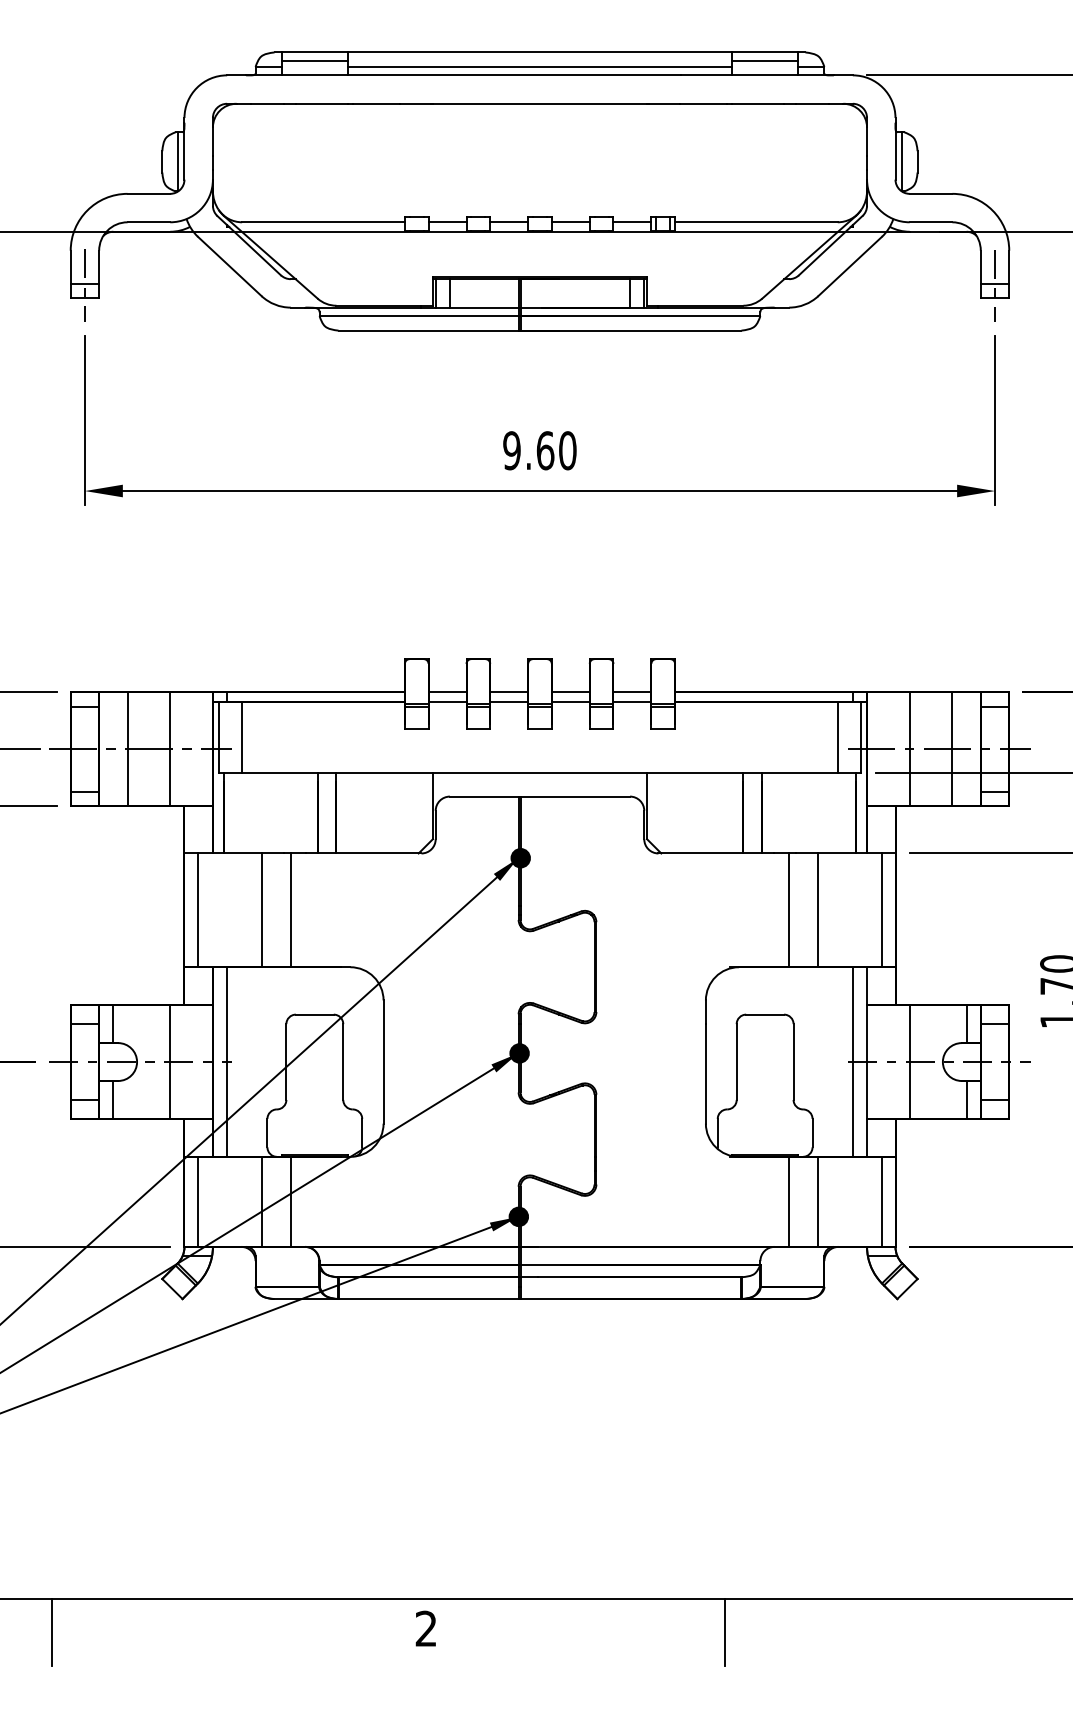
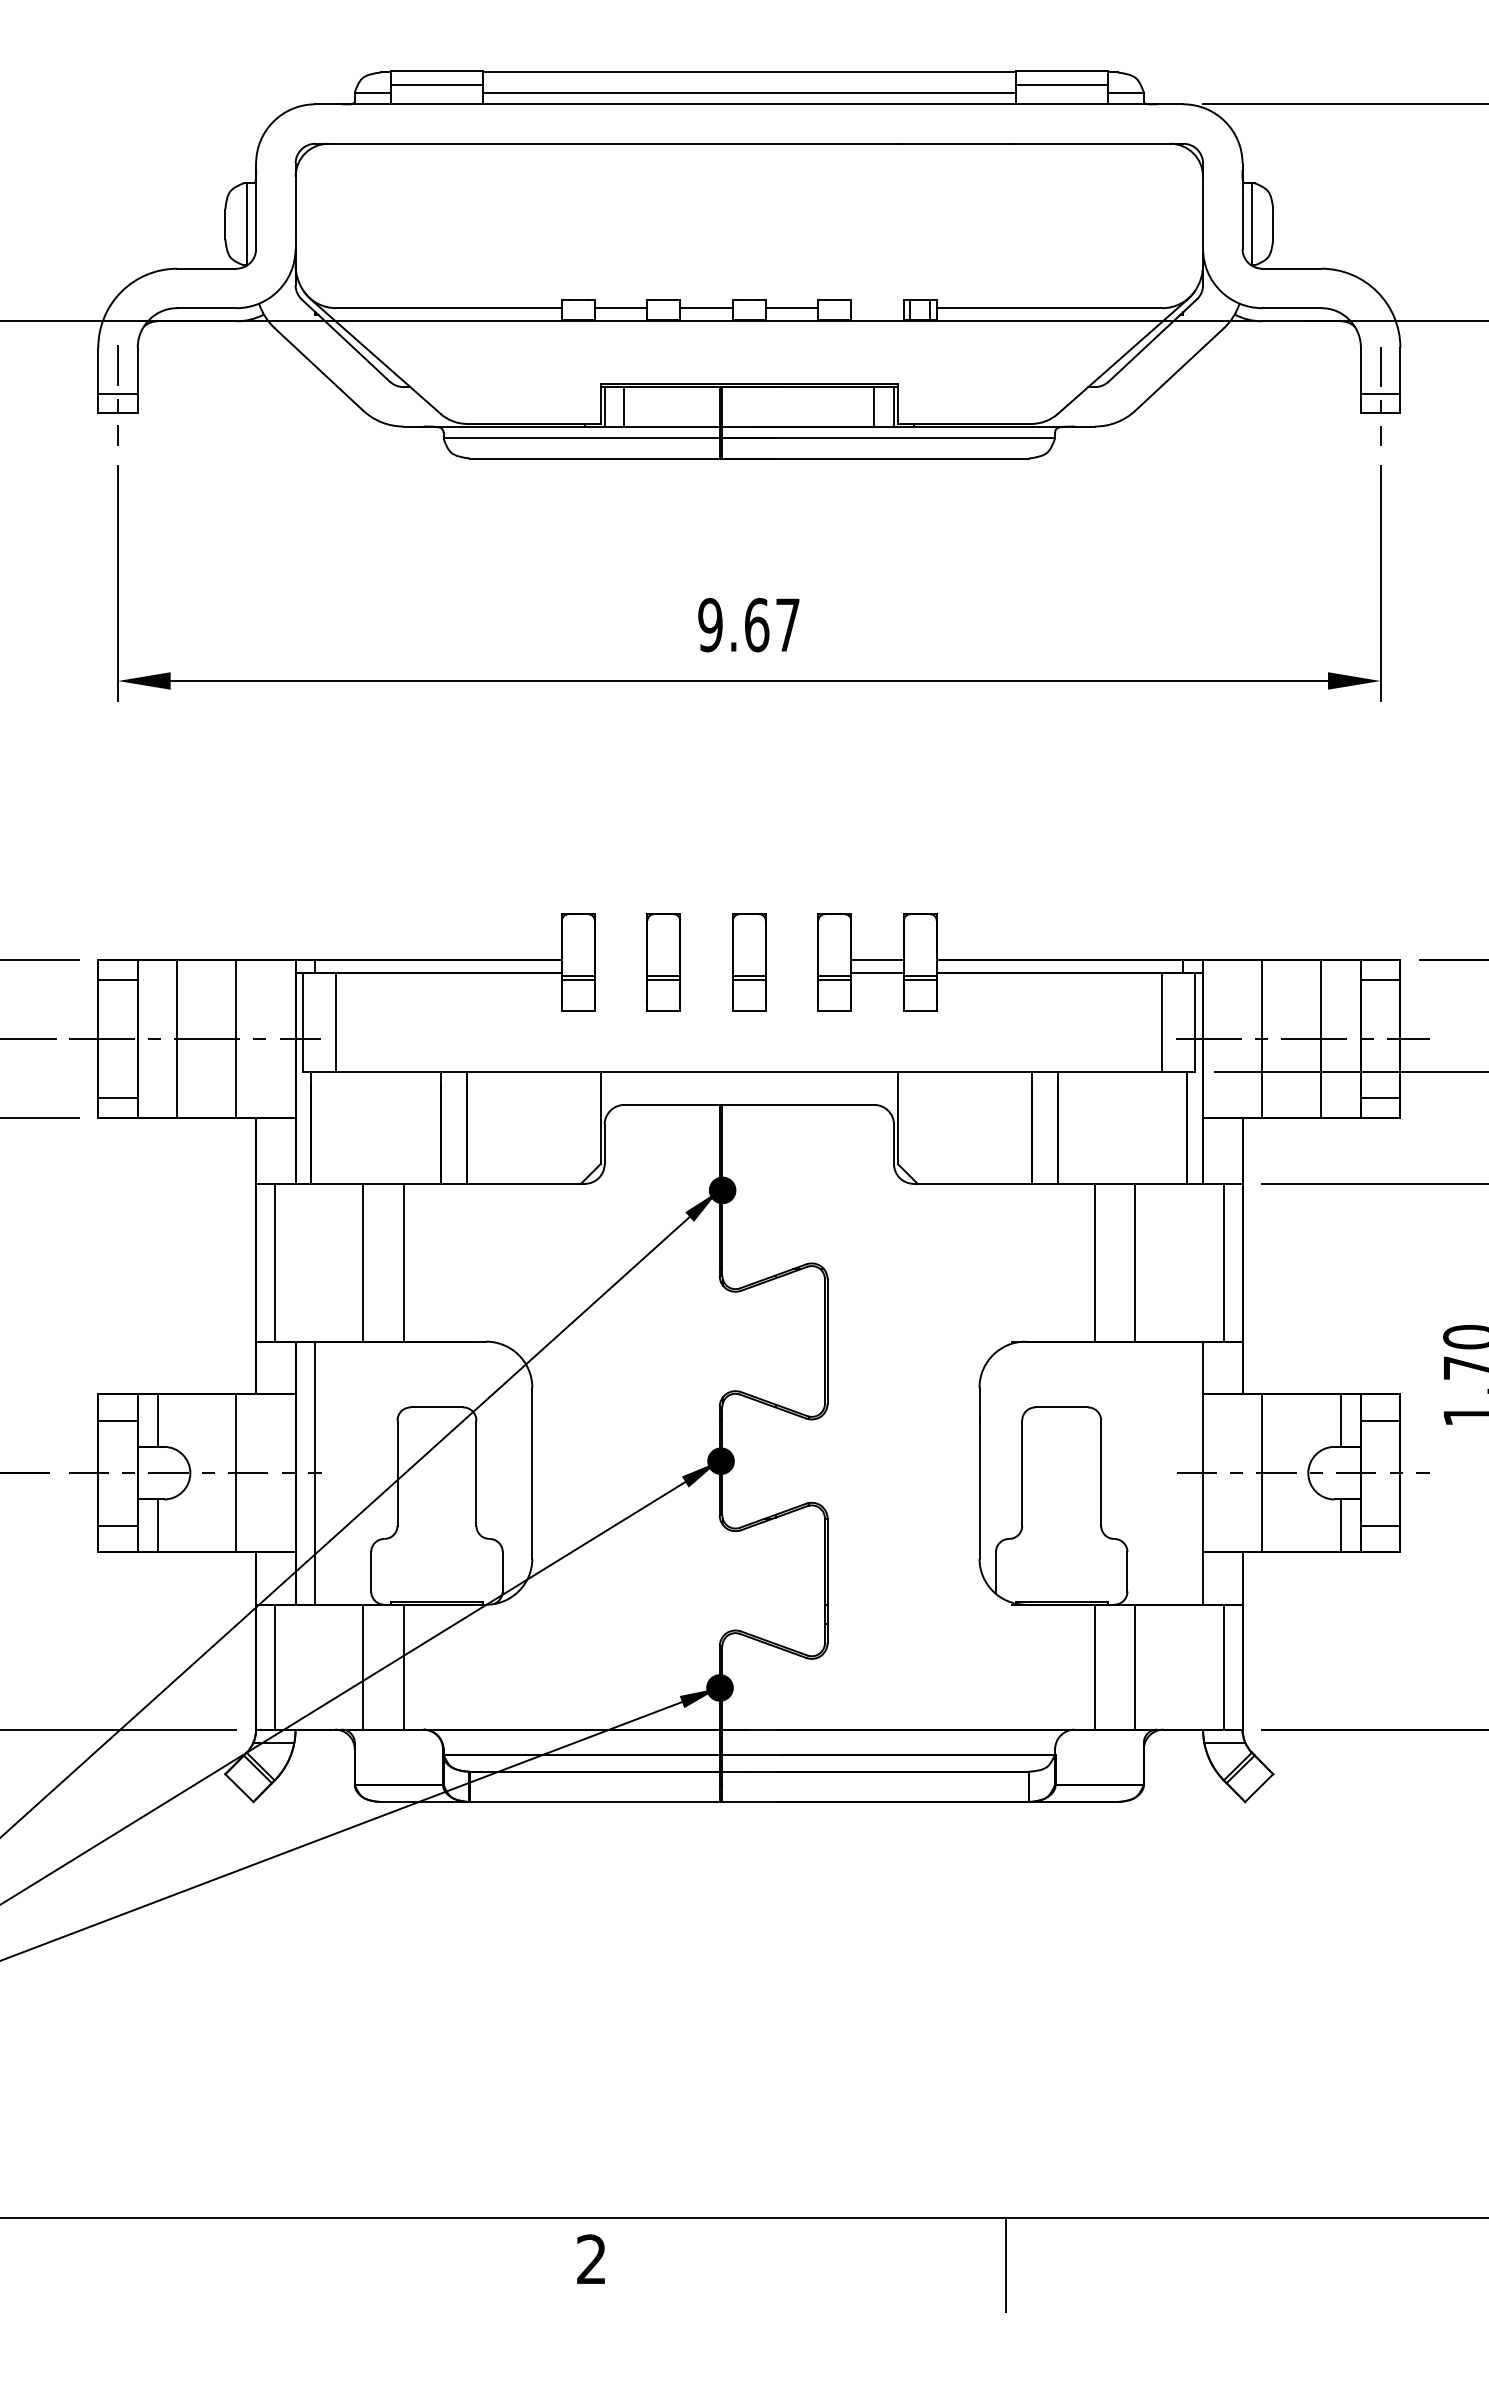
line: (632, 222) -> (877, 308), removed
text: (567, 451) -> (787, 625), 9.60 -> 9.67
line: (447, 692) -> (620, 960), removed
line: (509, 692) -> (706, 960), removed
line: (570, 692) -> (791, 960), removed
line: (447, 701) -> (620, 973), removed
line: (509, 701) -> (706, 973), removed
line: (570, 701) -> (791, 973), removed
line: (852, 1061) -> (1183, 1472), removed
line: (51, 1632) -> (71, 2264), removed

